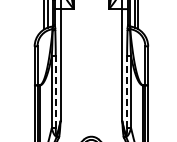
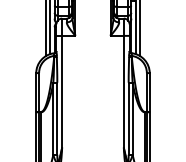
line: (55, 91) -> (57, 118), dashed -> solid
line: (126, 91) -> (128, 118), dashed -> solid

